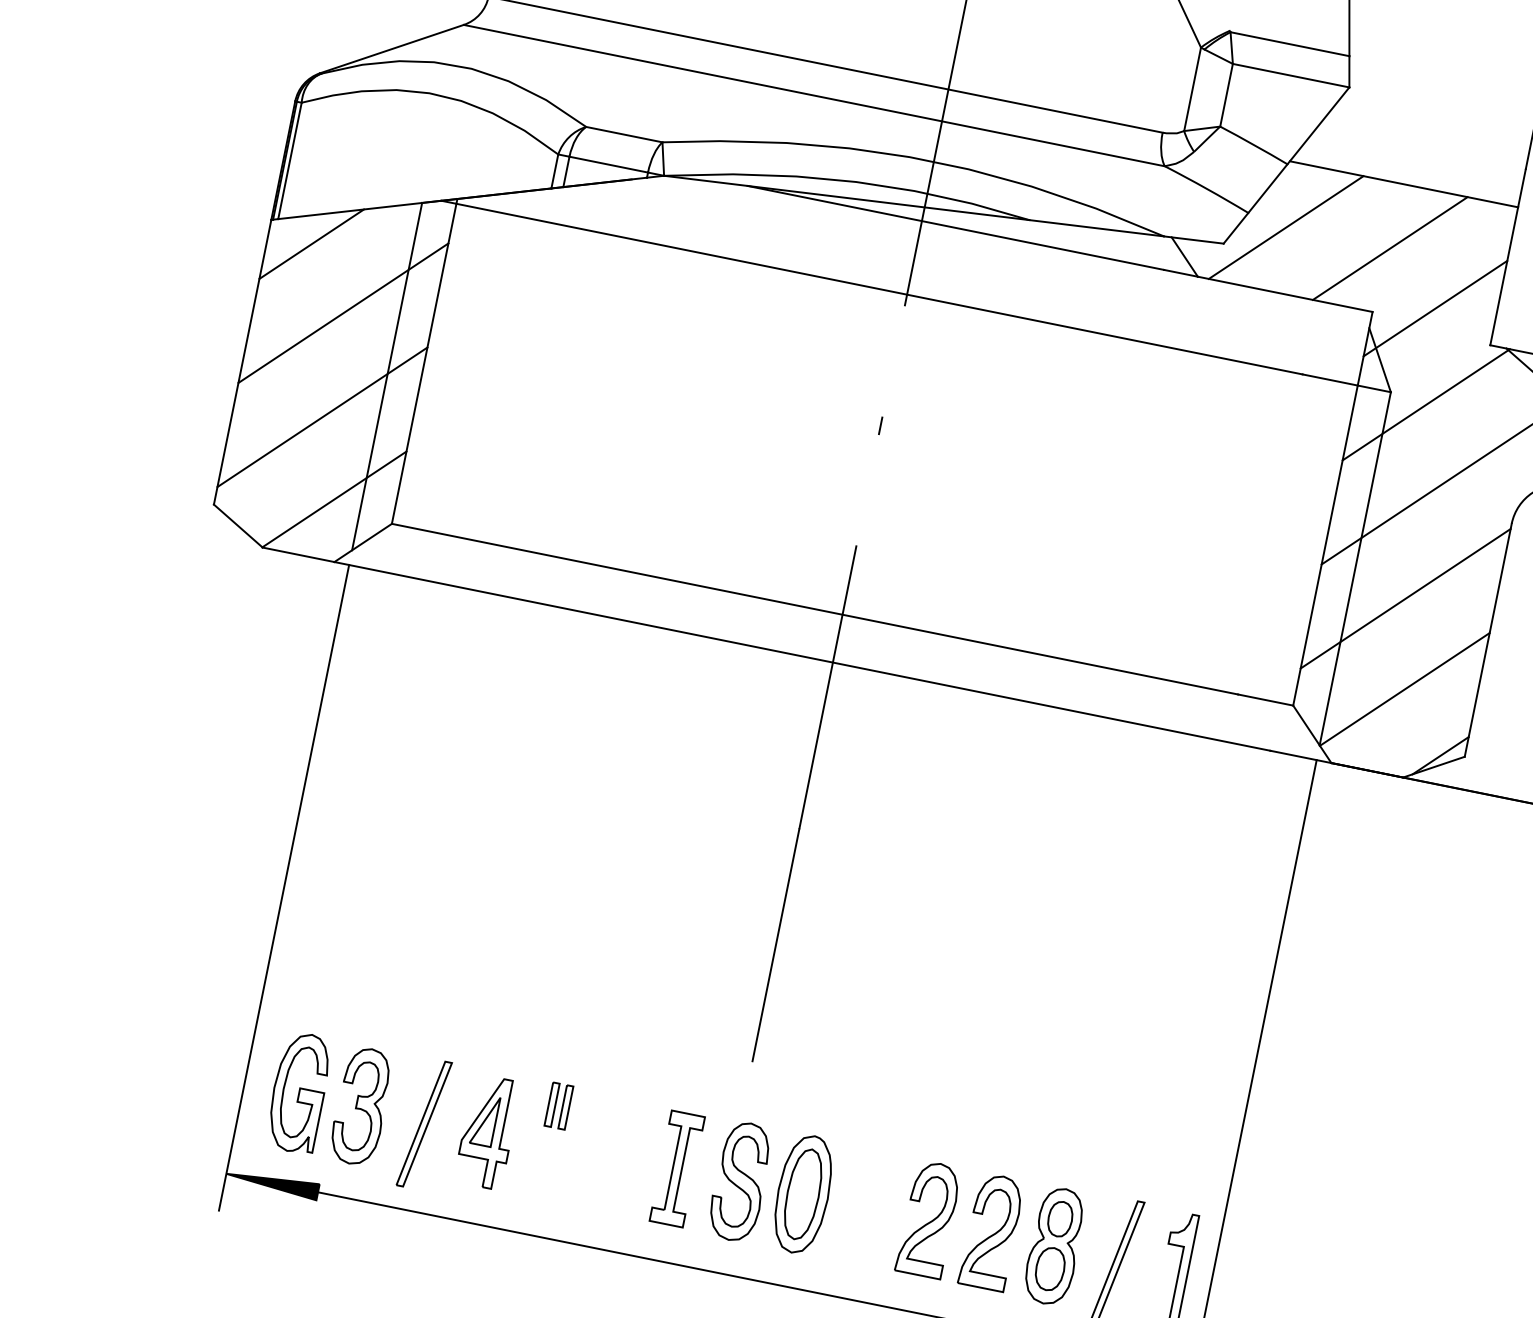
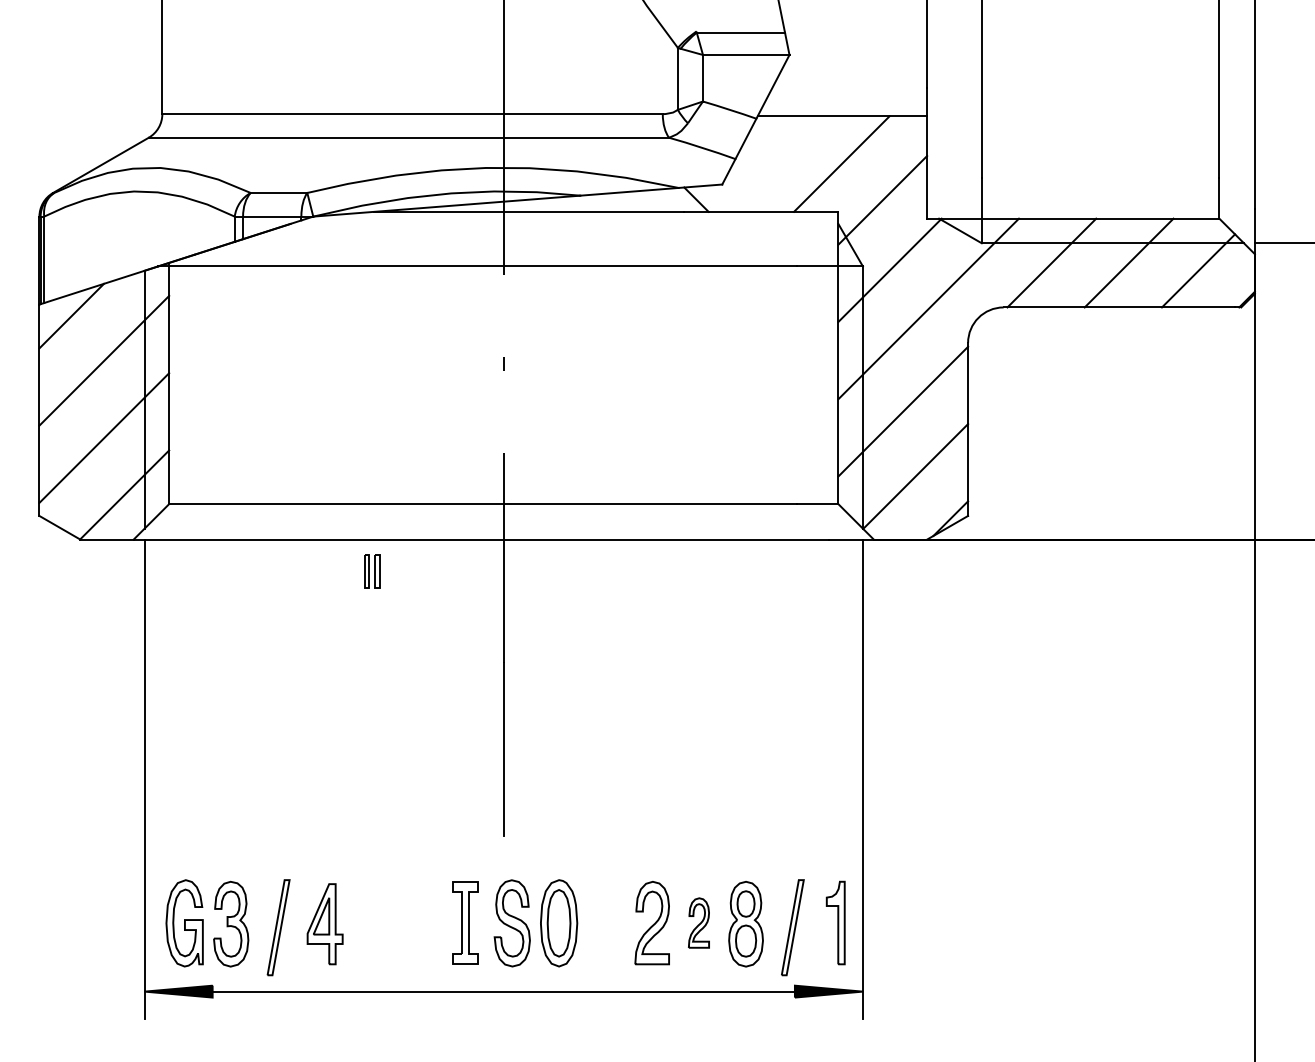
line: (1286, 226) -> (764, 163), removed
part: (559, 1106) -> (372, 571), moved
part: (991, 1231) -> (698, 922), size x0.6

